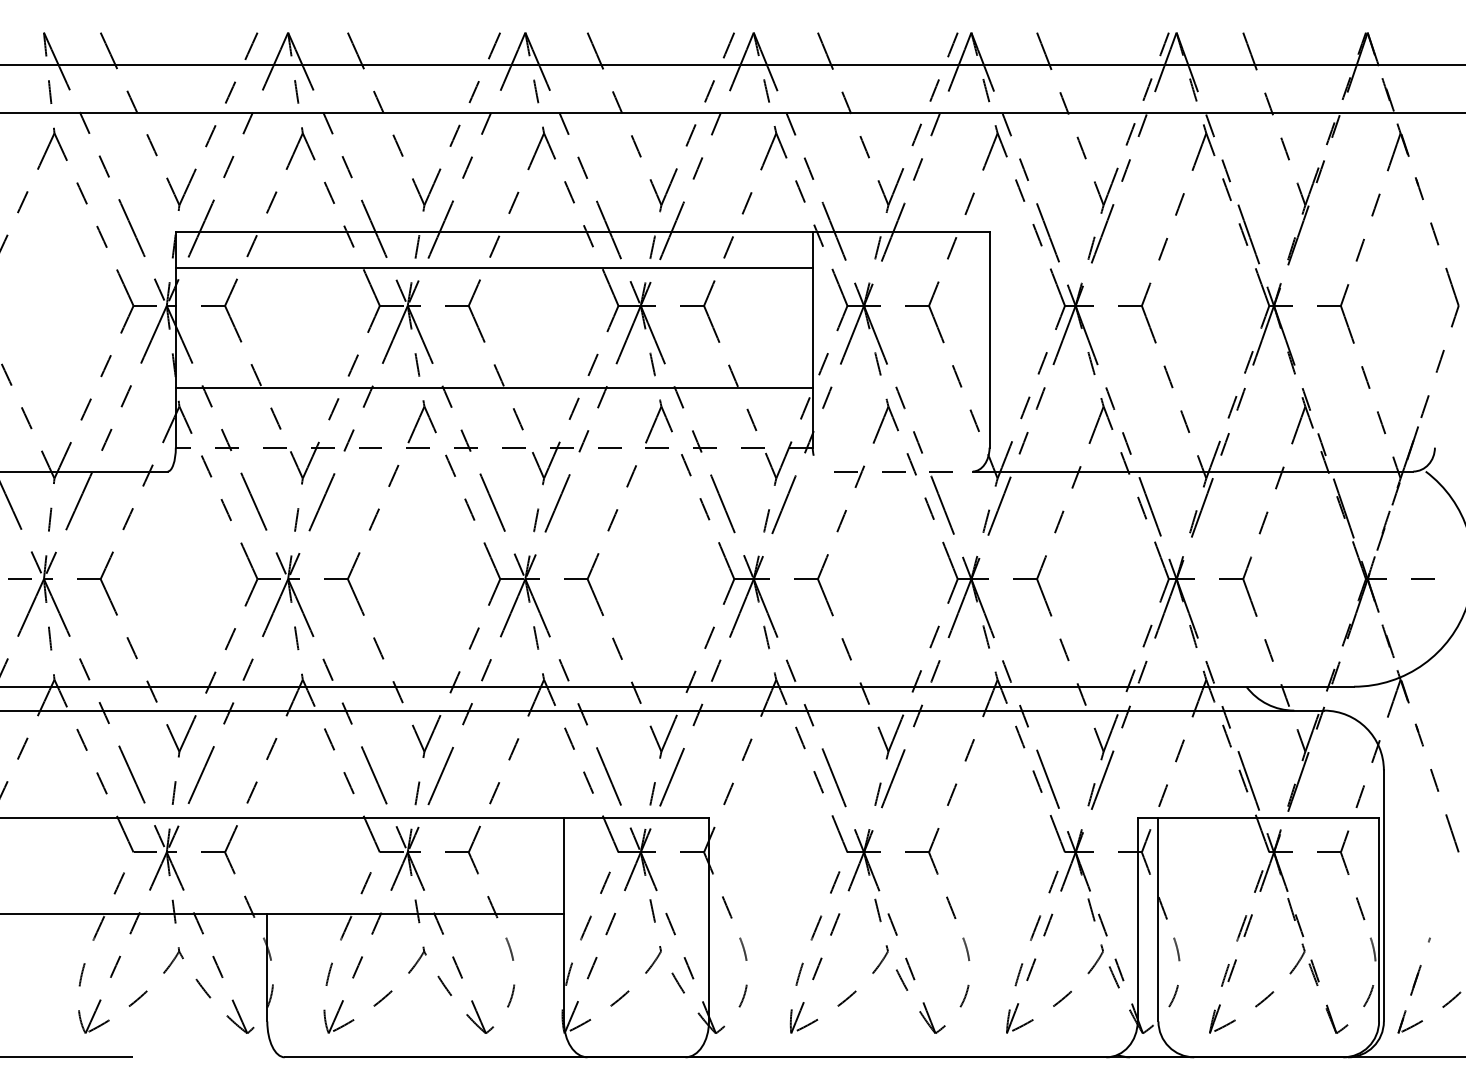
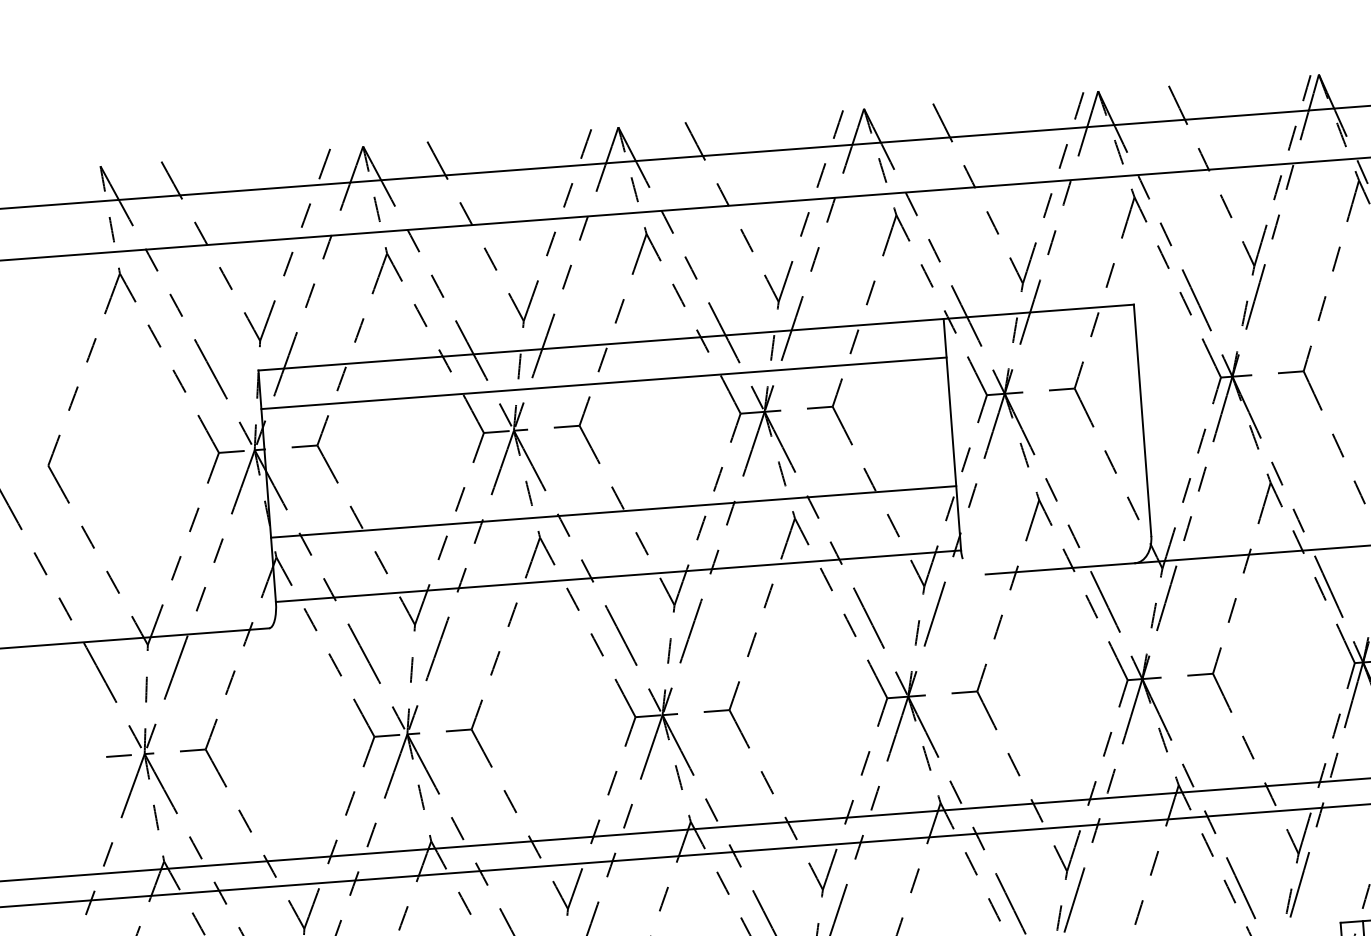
line: (493, 447) -> (617, 576), dashed -> solid
line: (903, 471) -> (1060, 568), dashed -> solid

